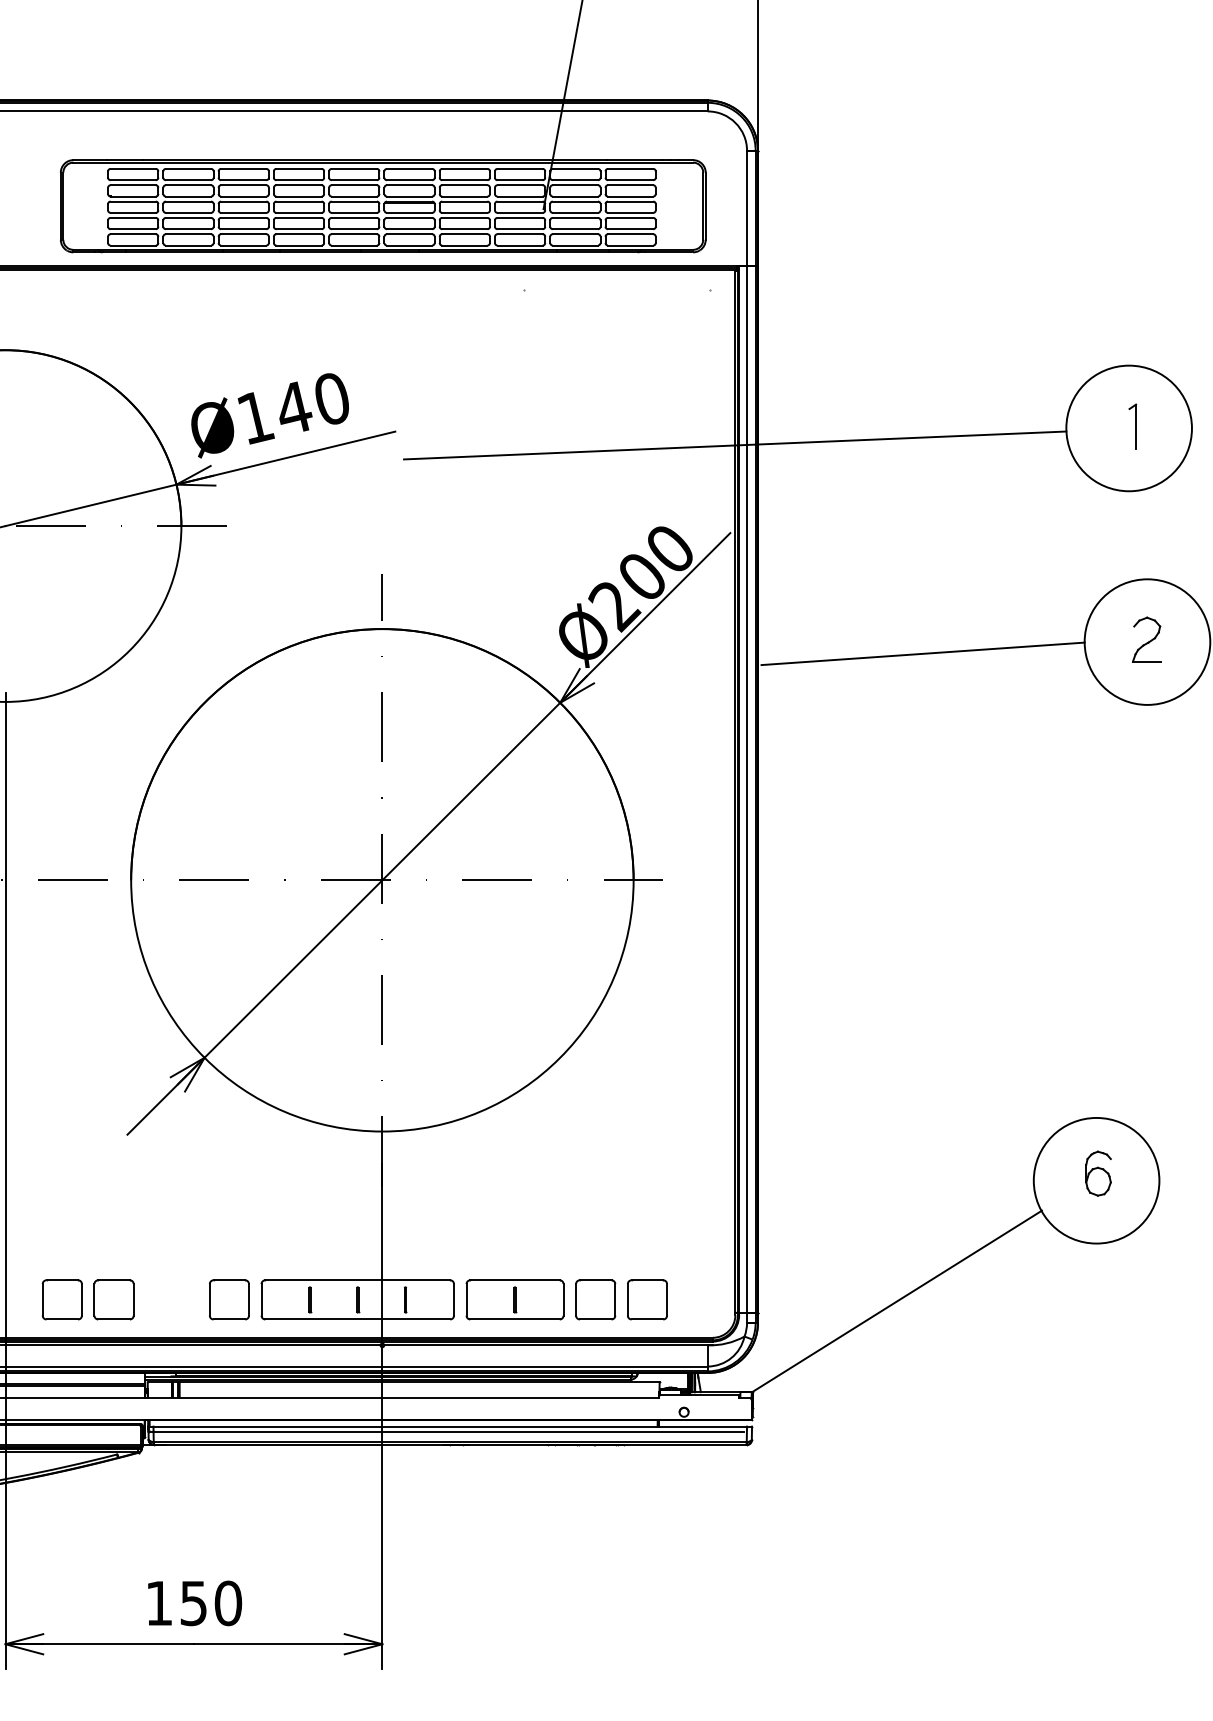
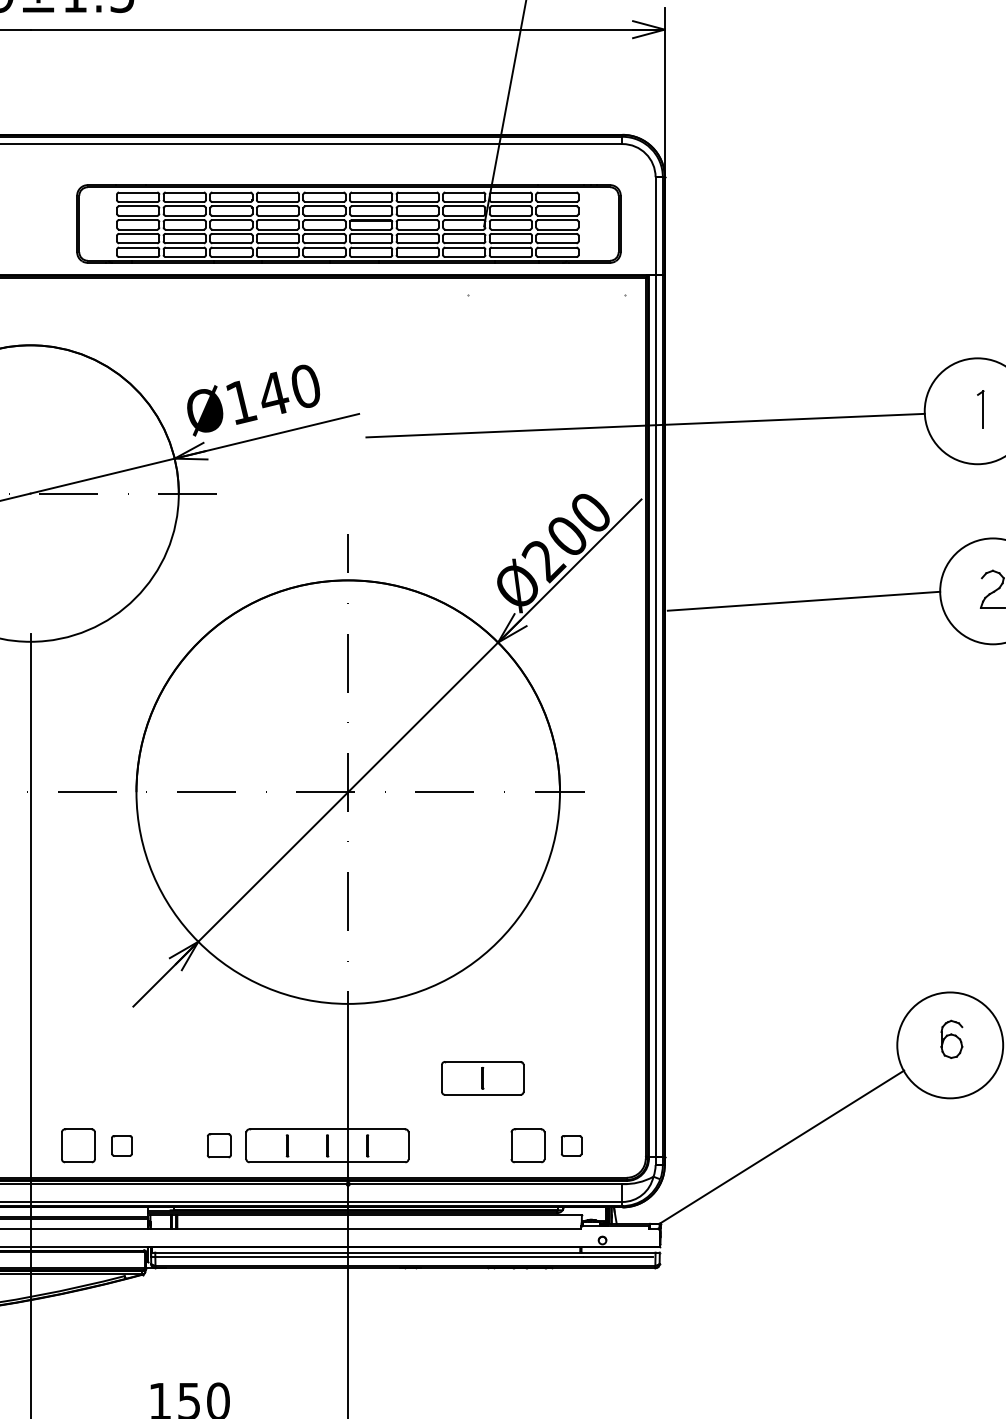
part: (113, 1299) -> (121, 1145), size x0.6
part: (229, 1299) -> (219, 1145), size x0.7
part: (514, 1299) -> (482, 1078), moved
part: (647, 1299) -> (571, 1145), size x0.6

